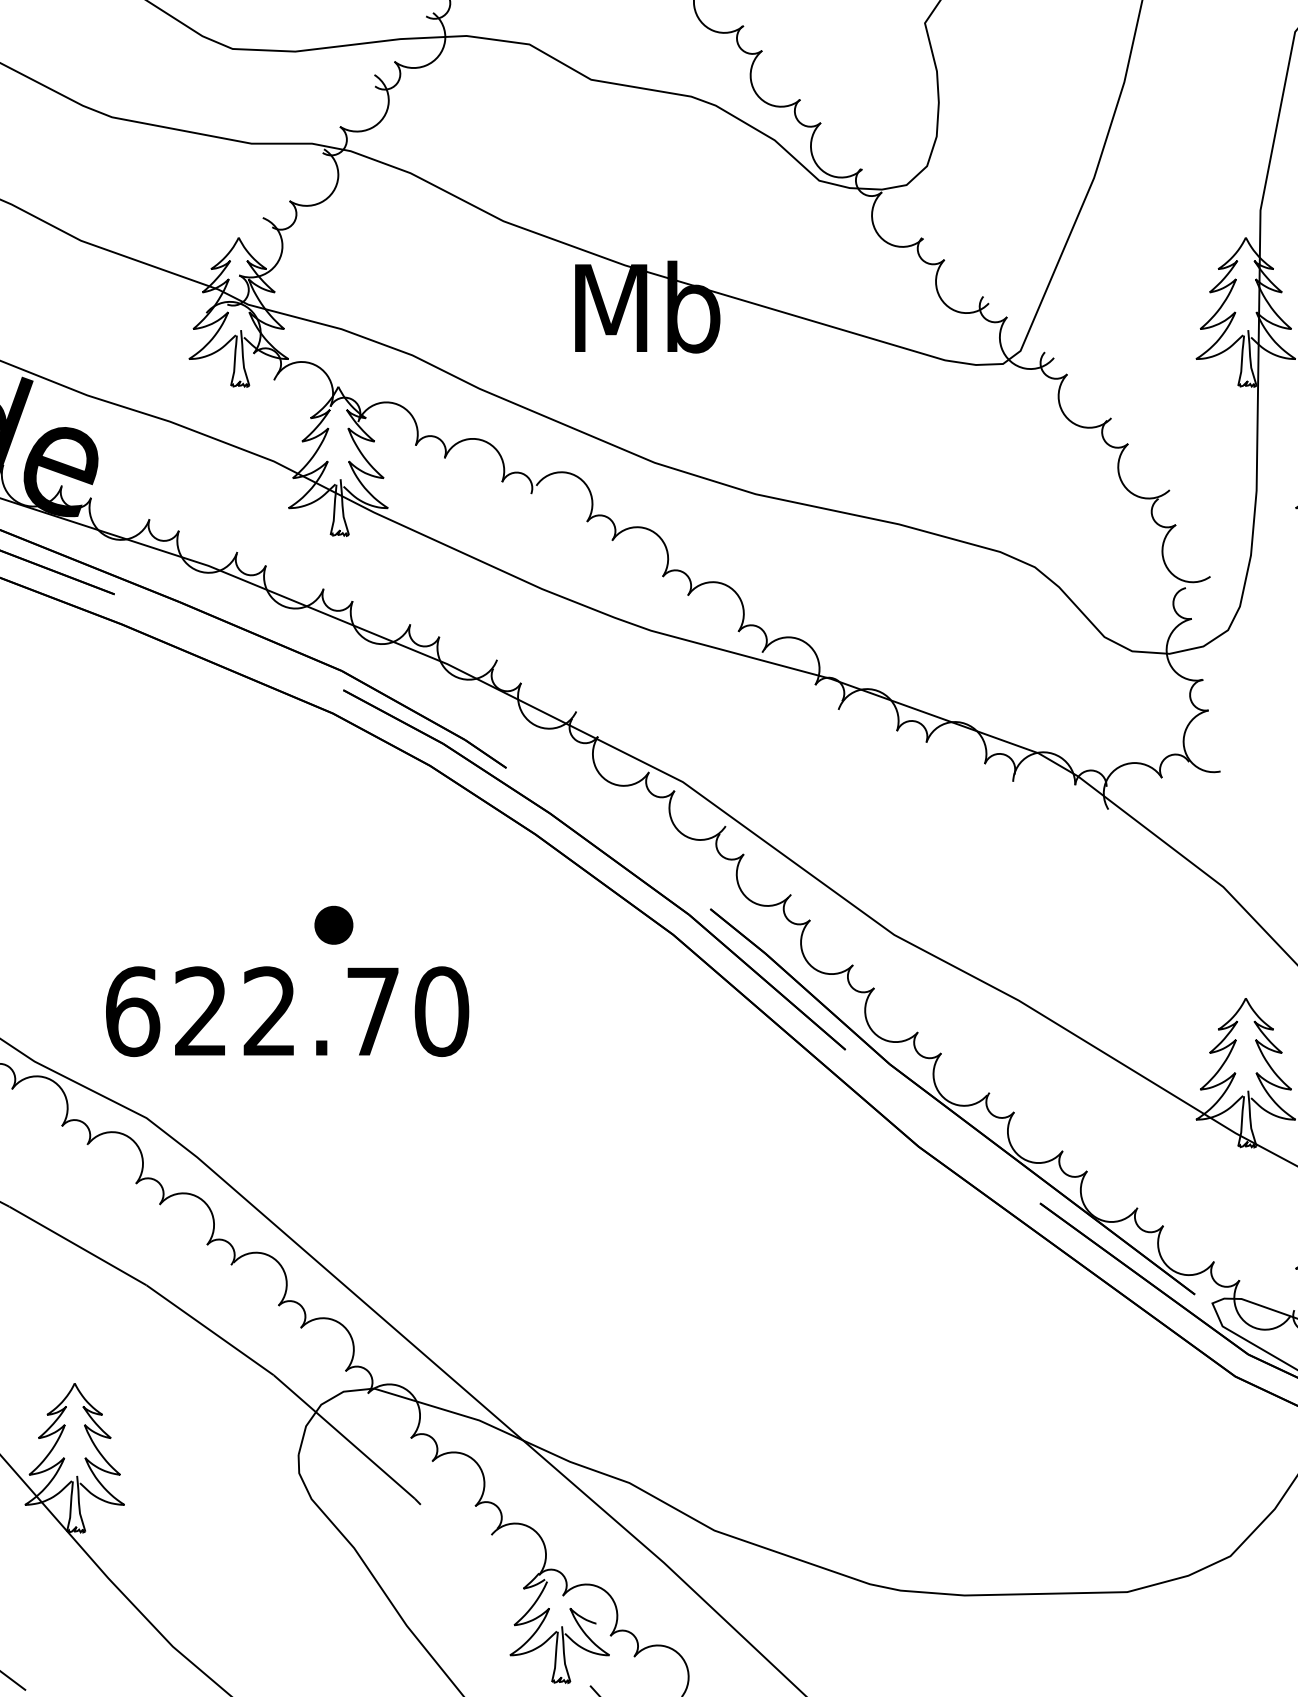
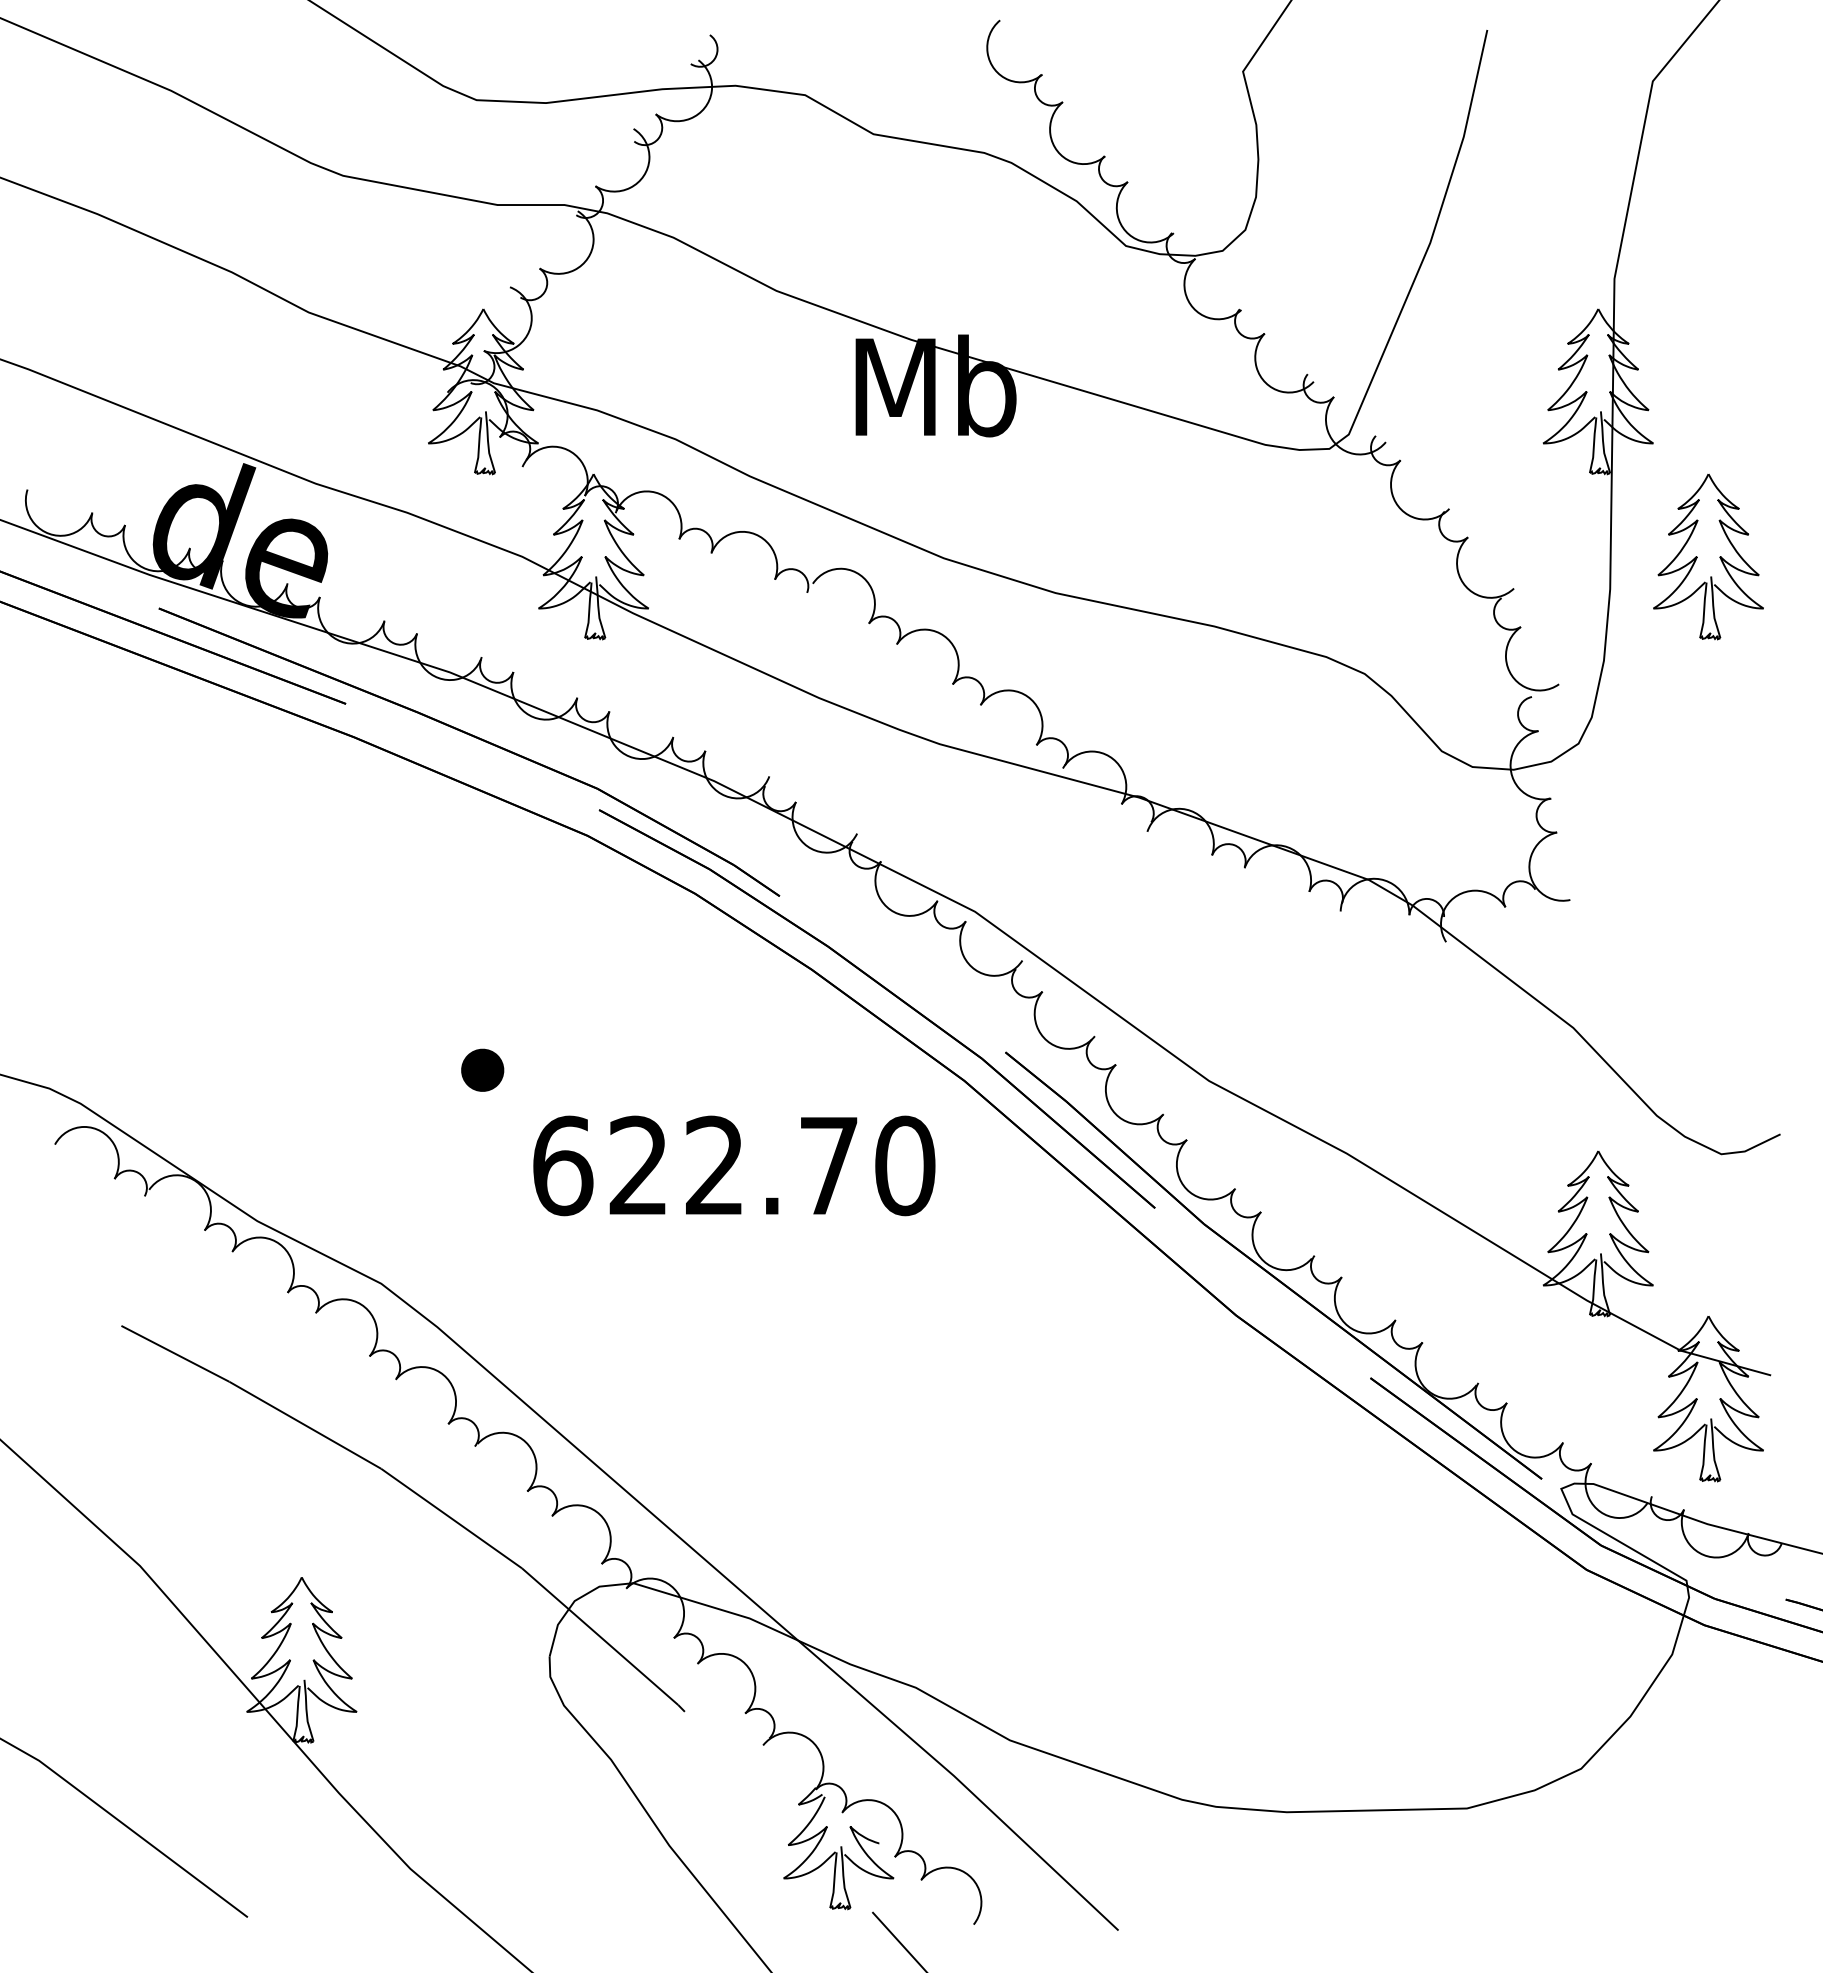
part: (333, 924) -> (482, 1069), moved
text: (287, 1011) -> (734, 1165), moved

